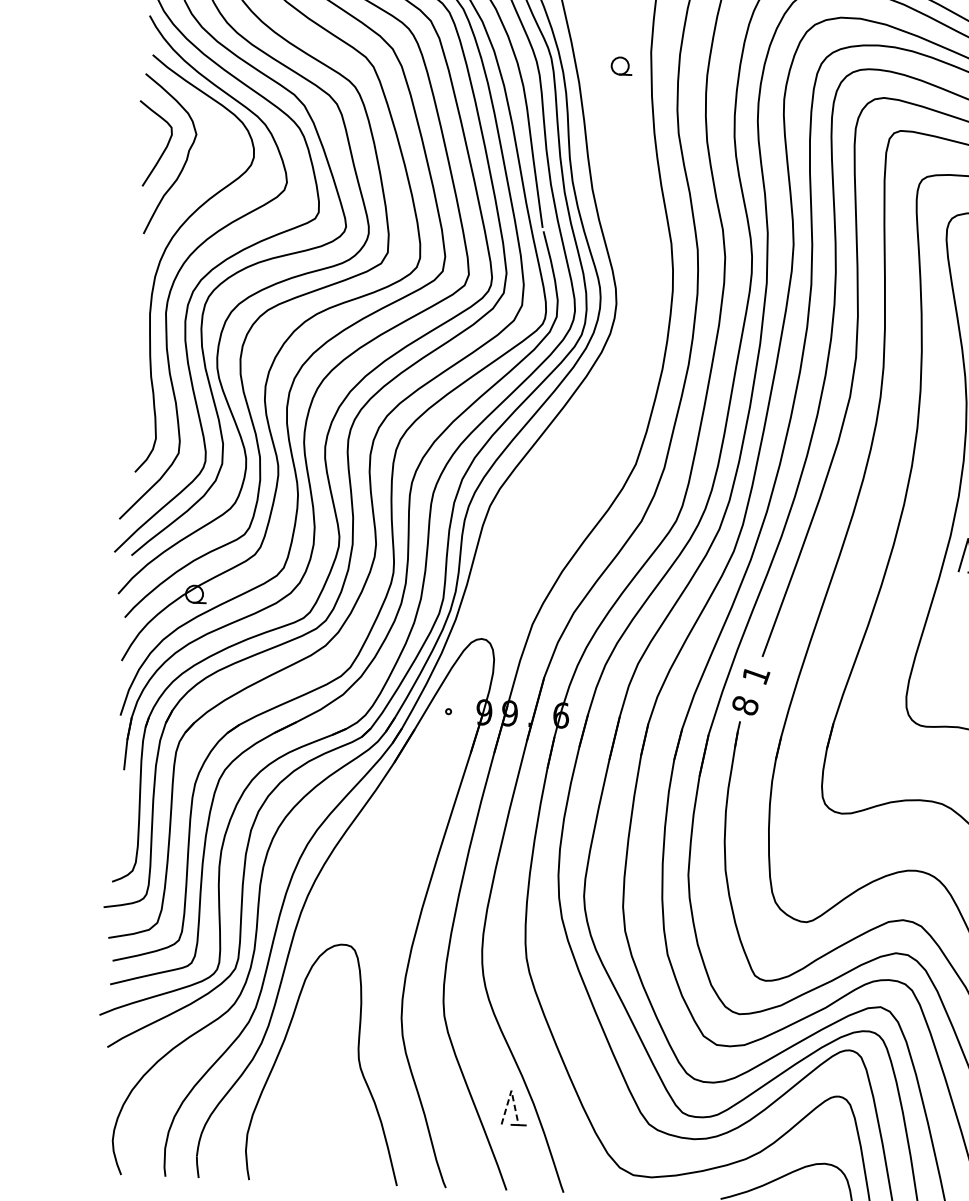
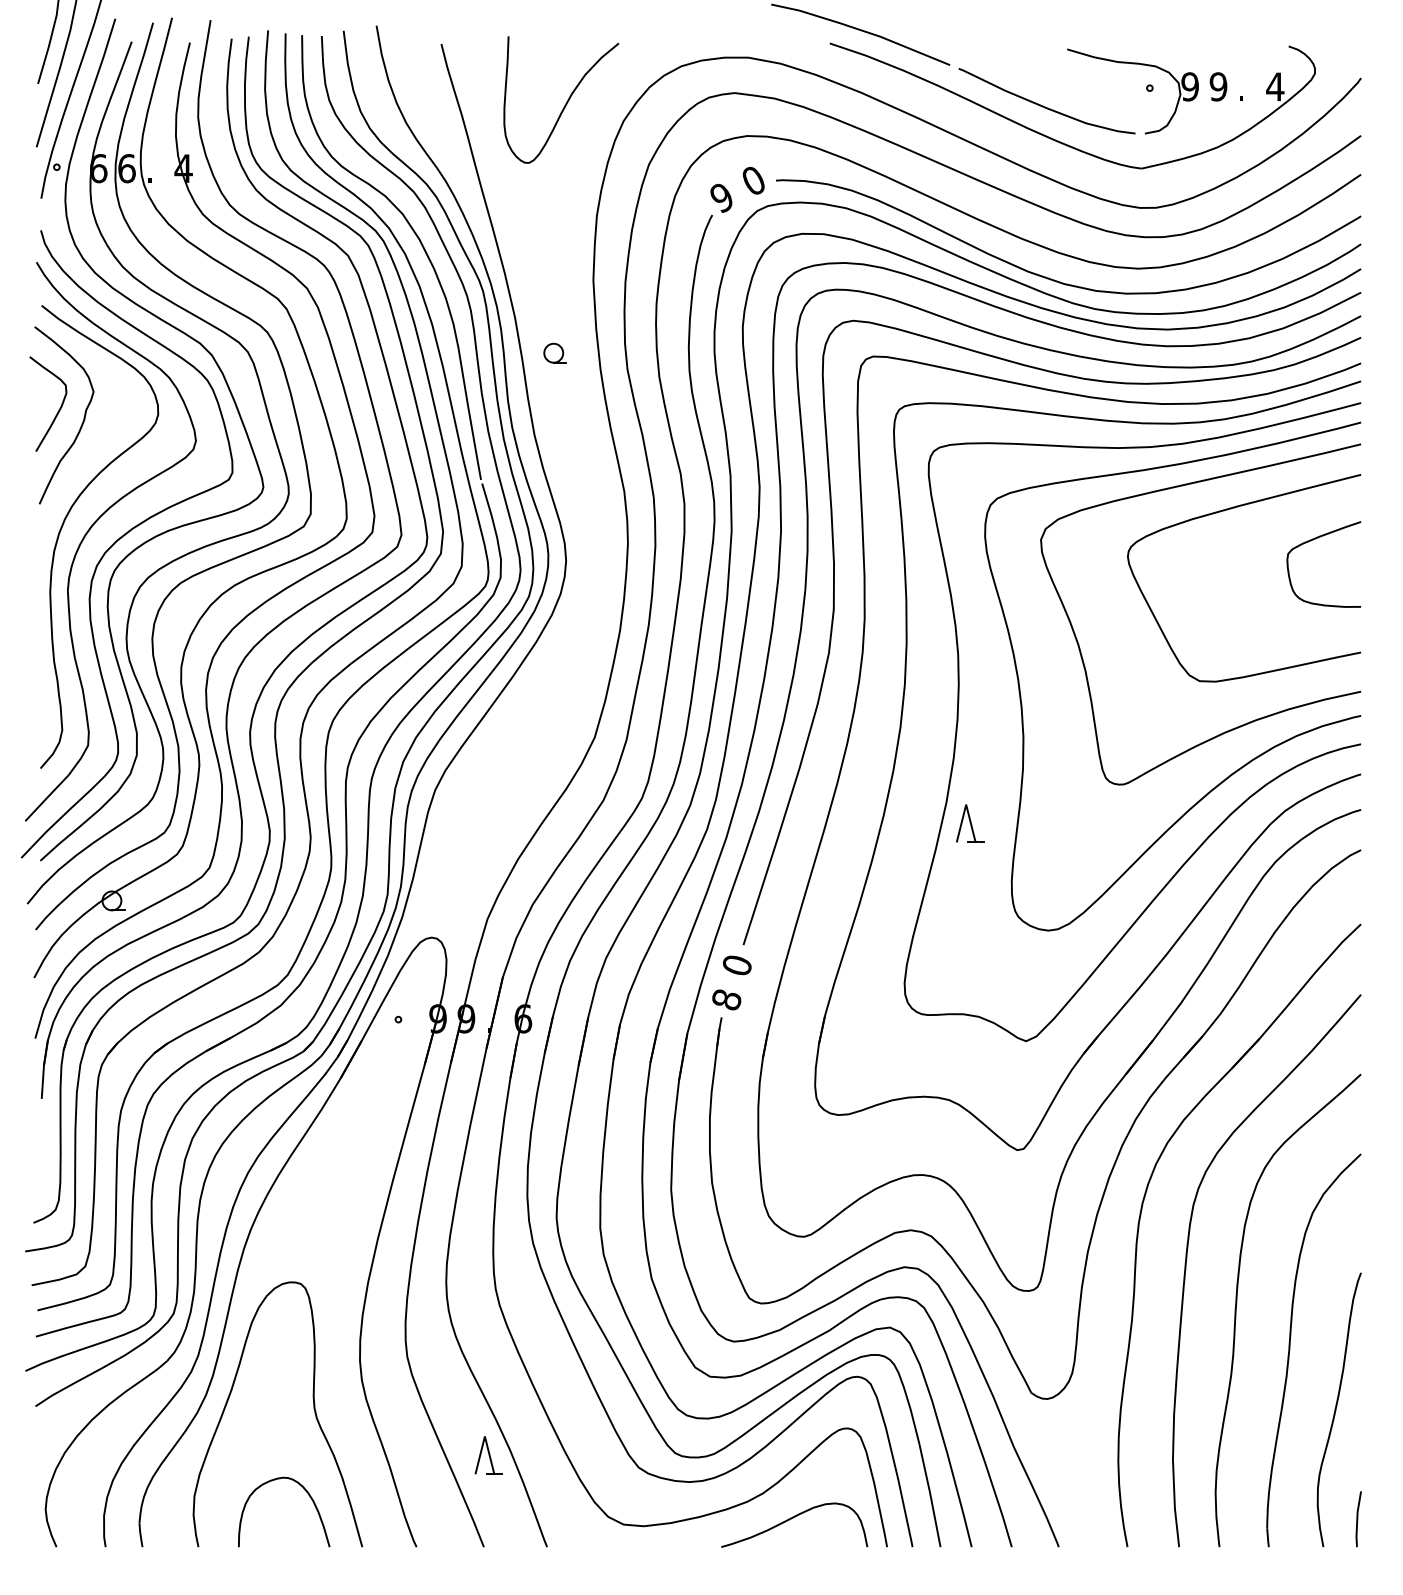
part: (620, 65) -> (554, 352), moved
text: (756, 675) -> (737, 965), 1 -> 0
line: (511, 1090) -> (484, 1436), dashed -> solid
curve: (351, 1139) -> (309, 1497), added

